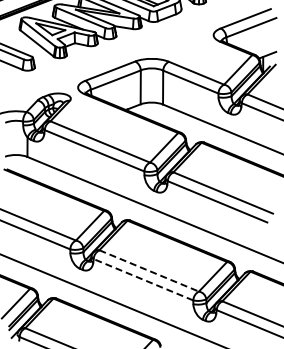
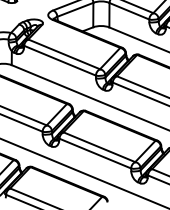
line: (149, 270) -> (99, 146), dashed -> solid
line: (143, 279) -> (95, 153), dashed -> solid

